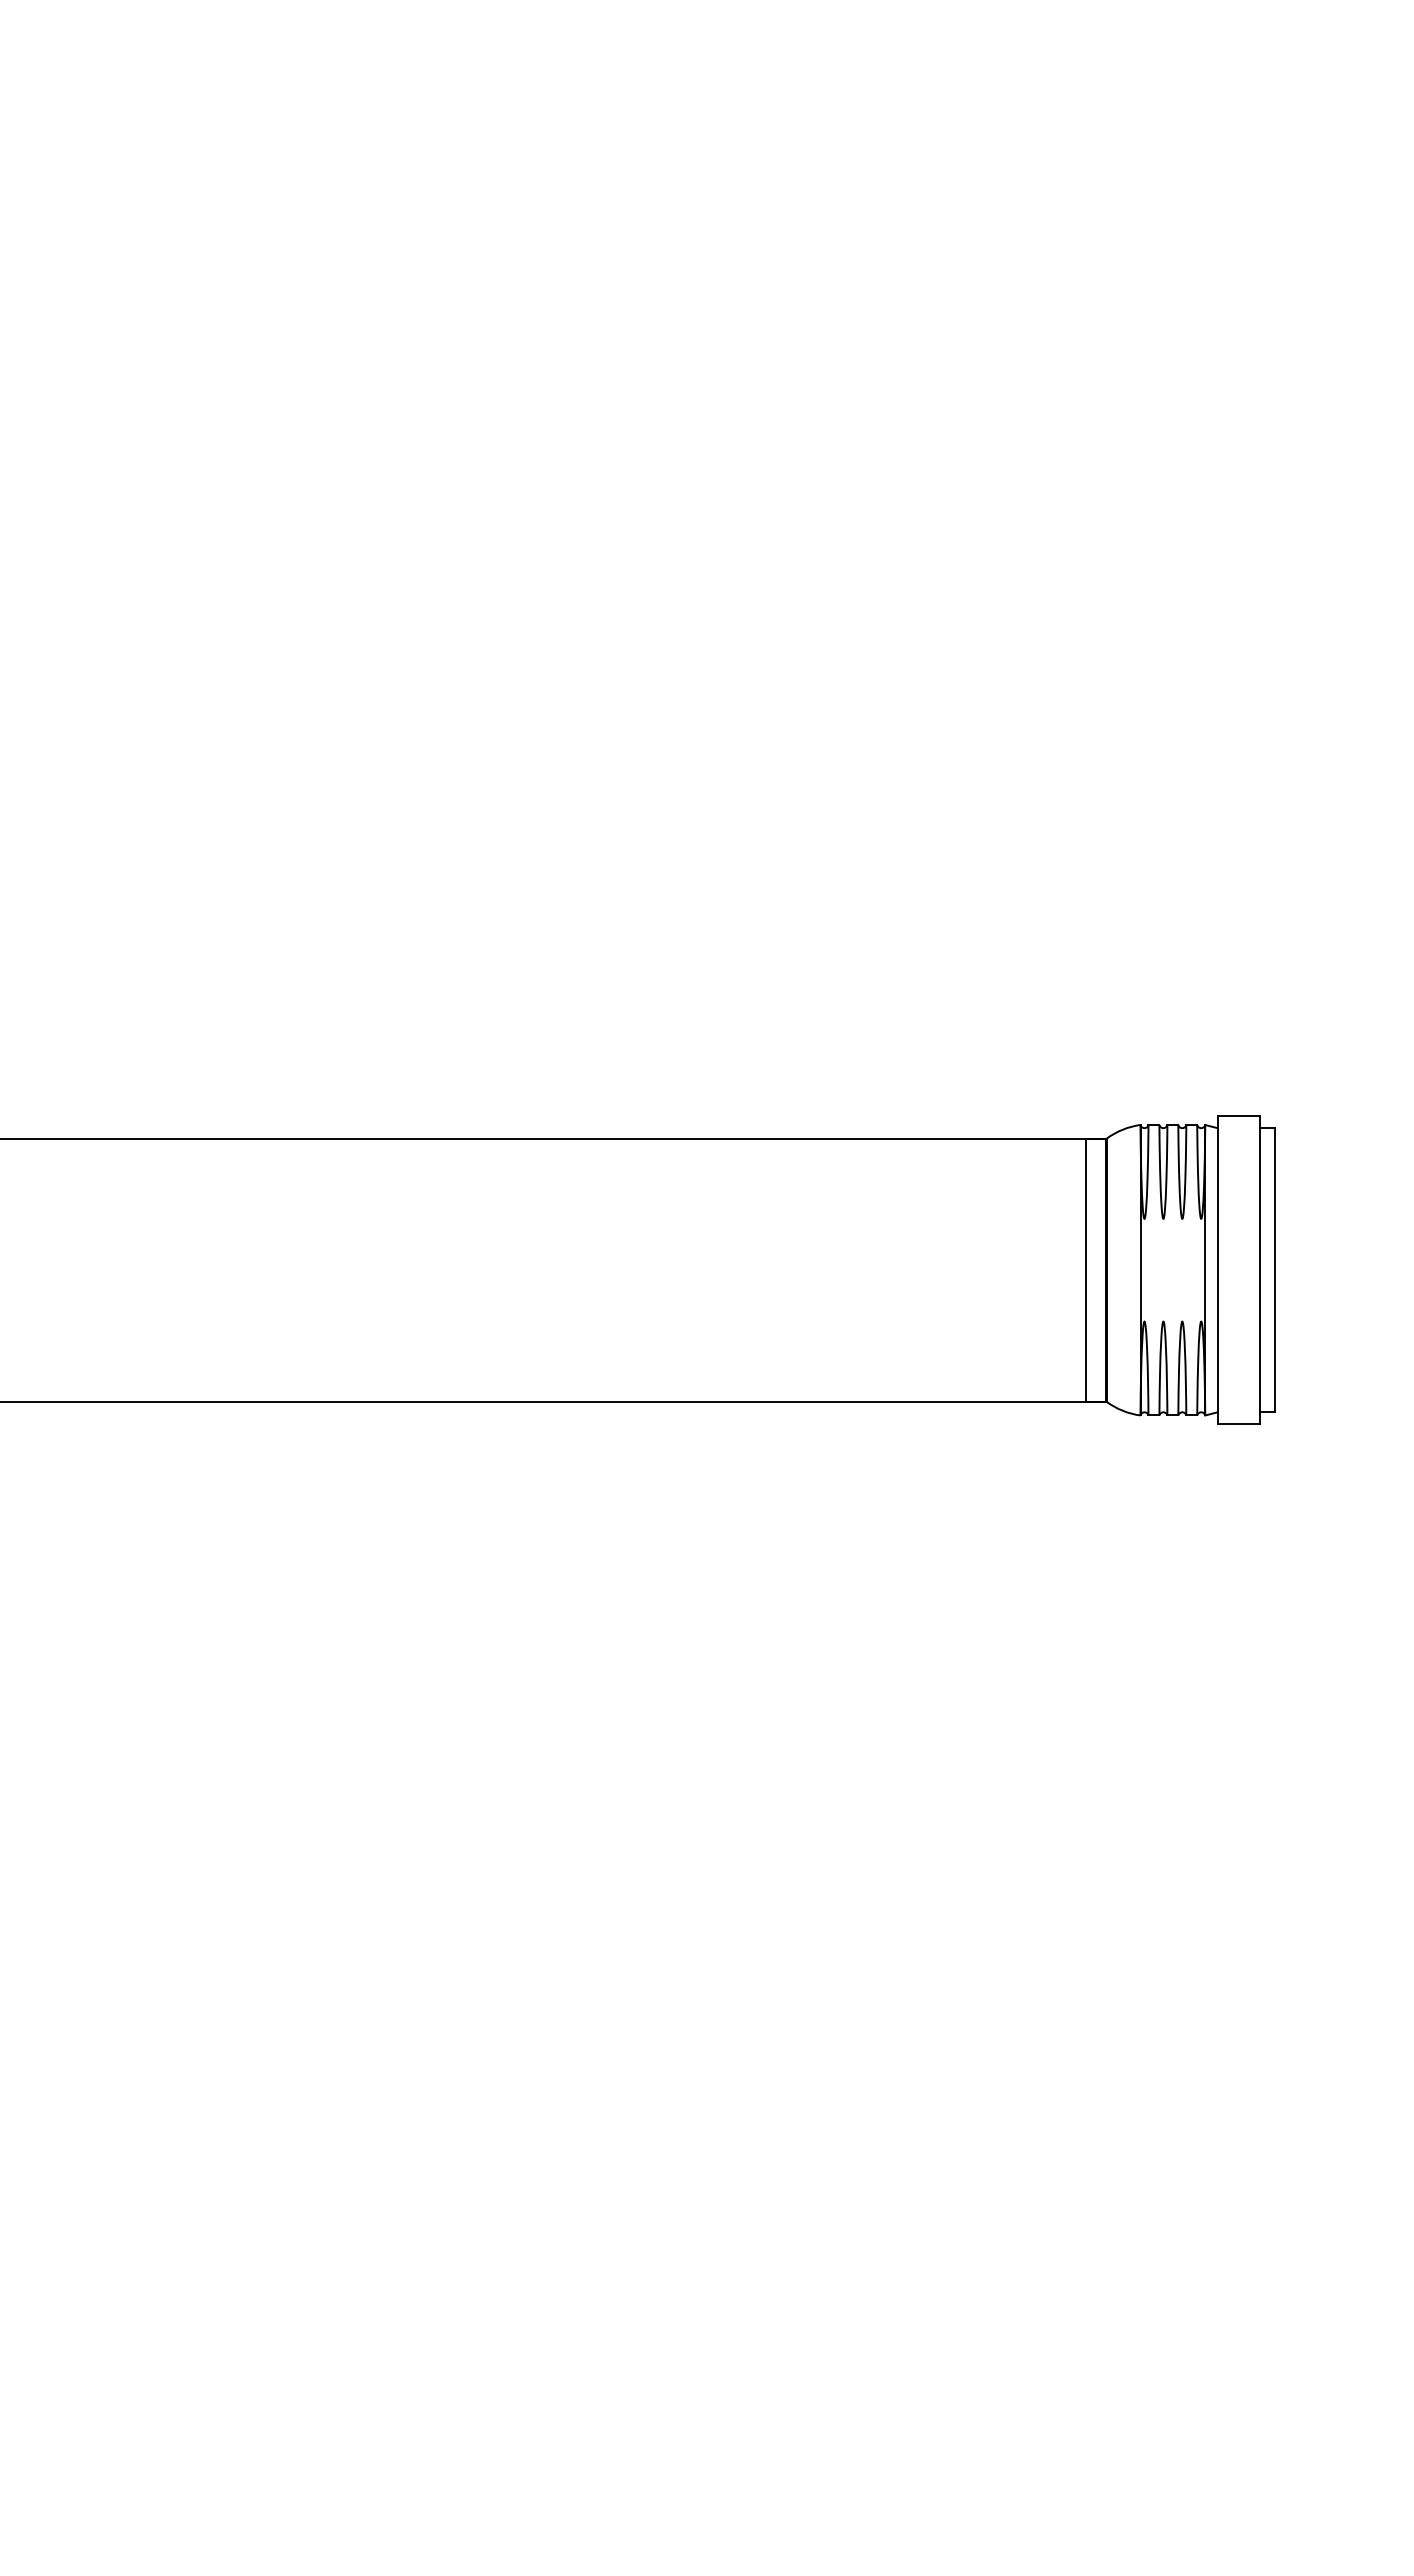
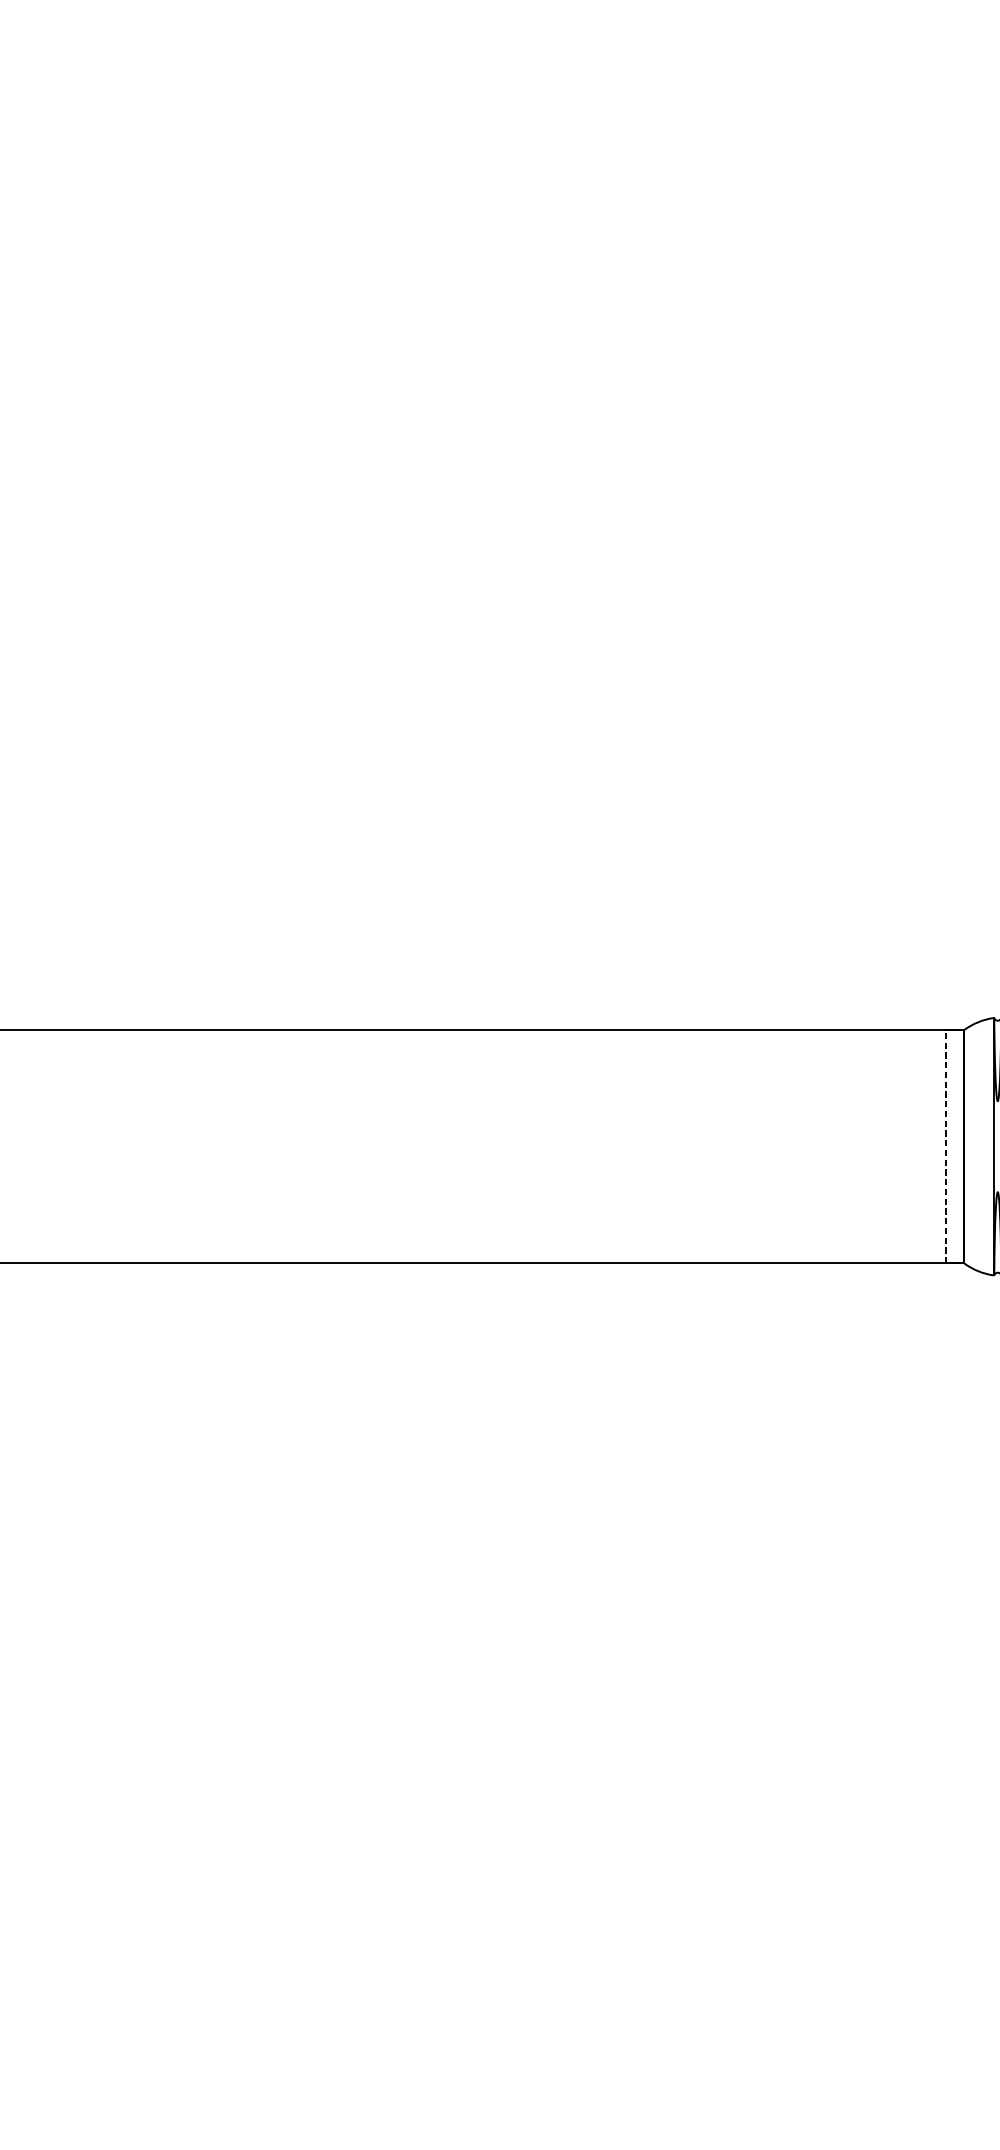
line: (1085, 1270) -> (945, 1146), solid -> dashed

